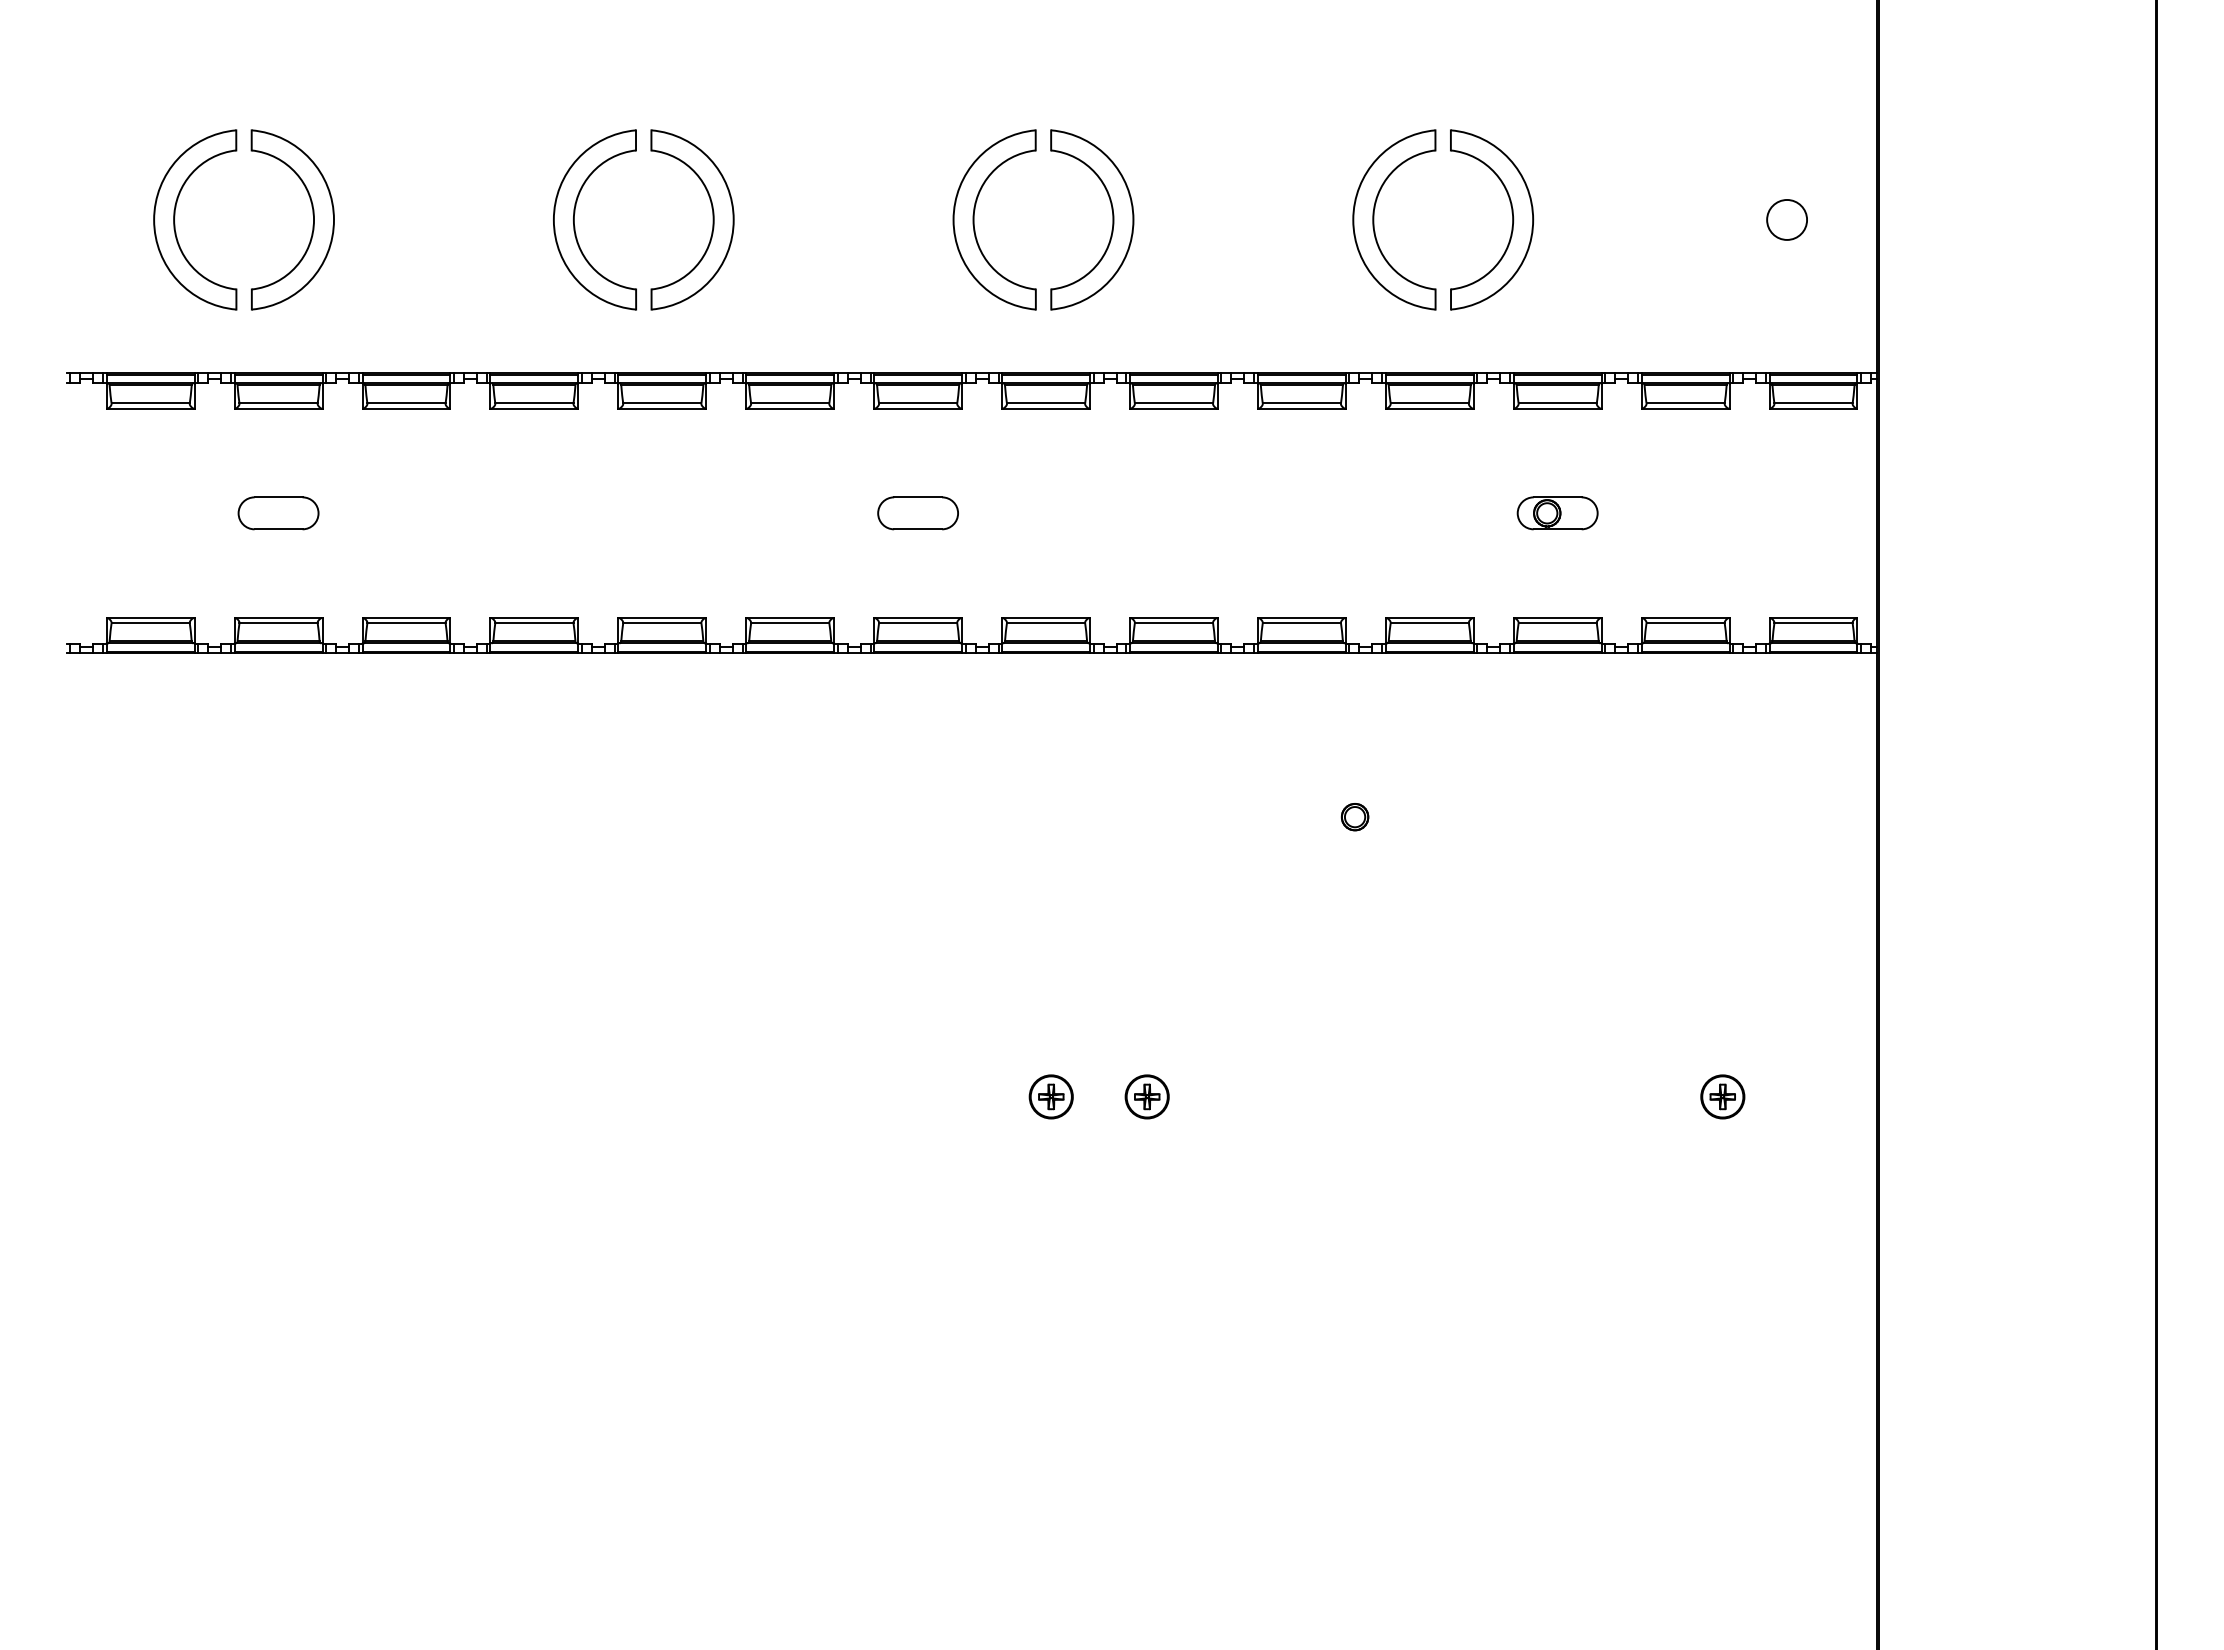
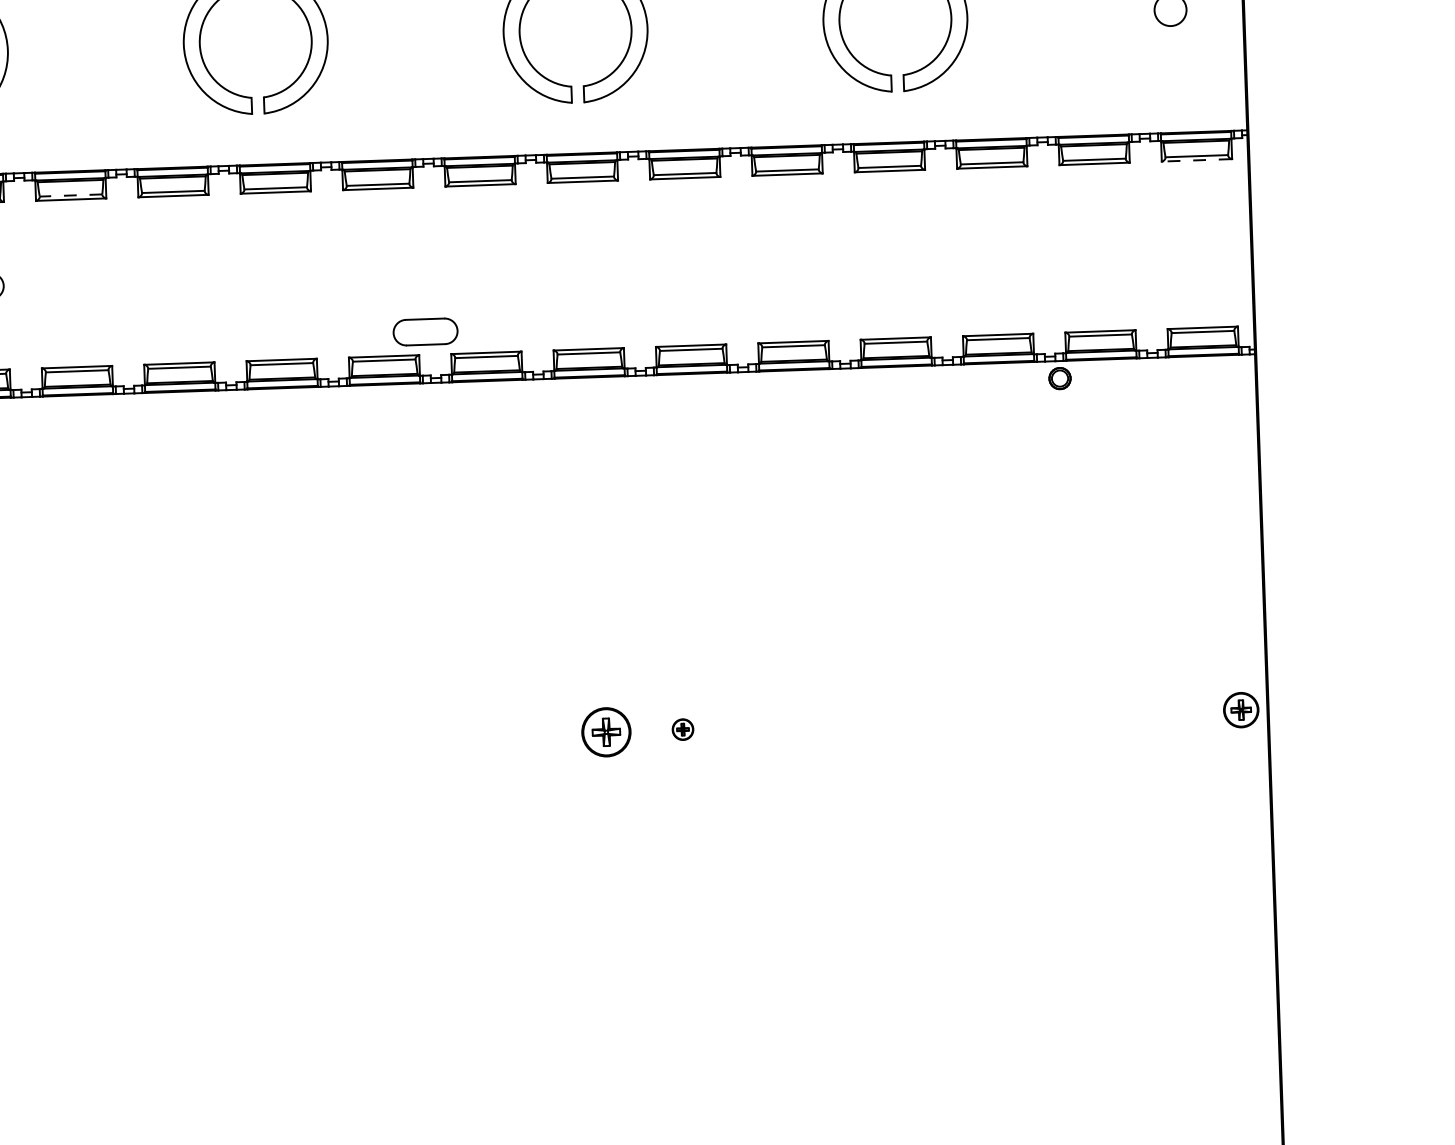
line: (406, 403) -> (71, 195), solid -> dashed
line: (1813, 408) -> (1196, 160), solid -> dashed
part: (917, 513) -> (425, 332), moved
part: (1557, 513) -> (995, 251), removed
part: (1354, 817) -> (1059, 378), moved
part: (1050, 1096) -> (605, 731), size x1.4
part: (1146, 1096) -> (682, 729), size x0.6
part: (1722, 1096) -> (1240, 709), moved

